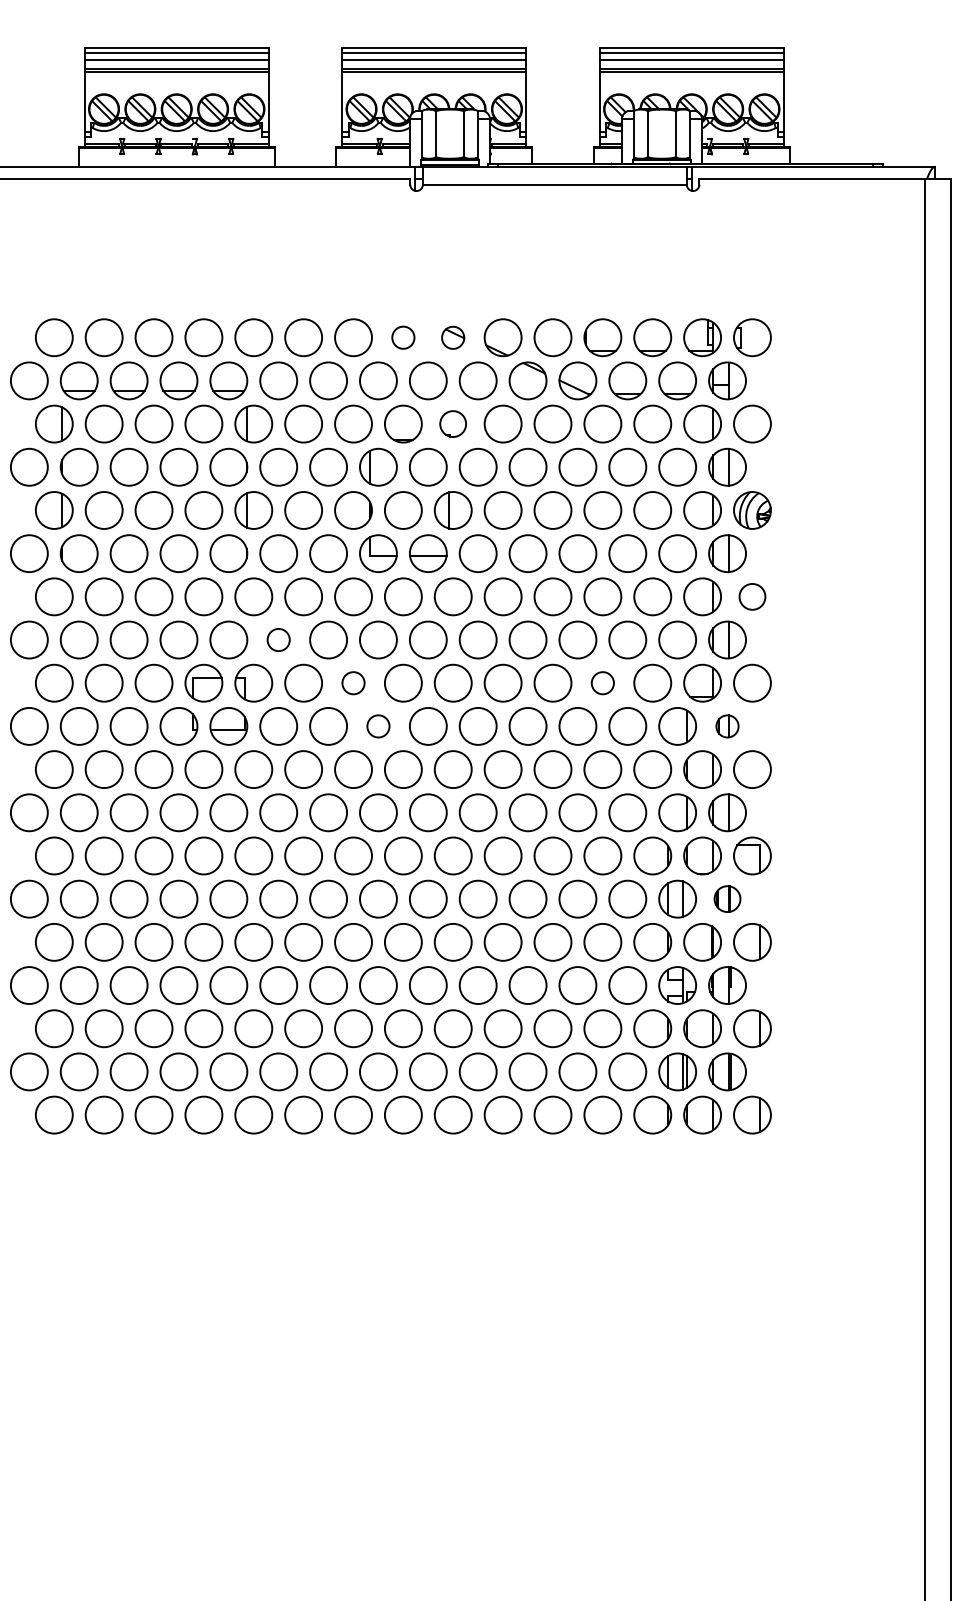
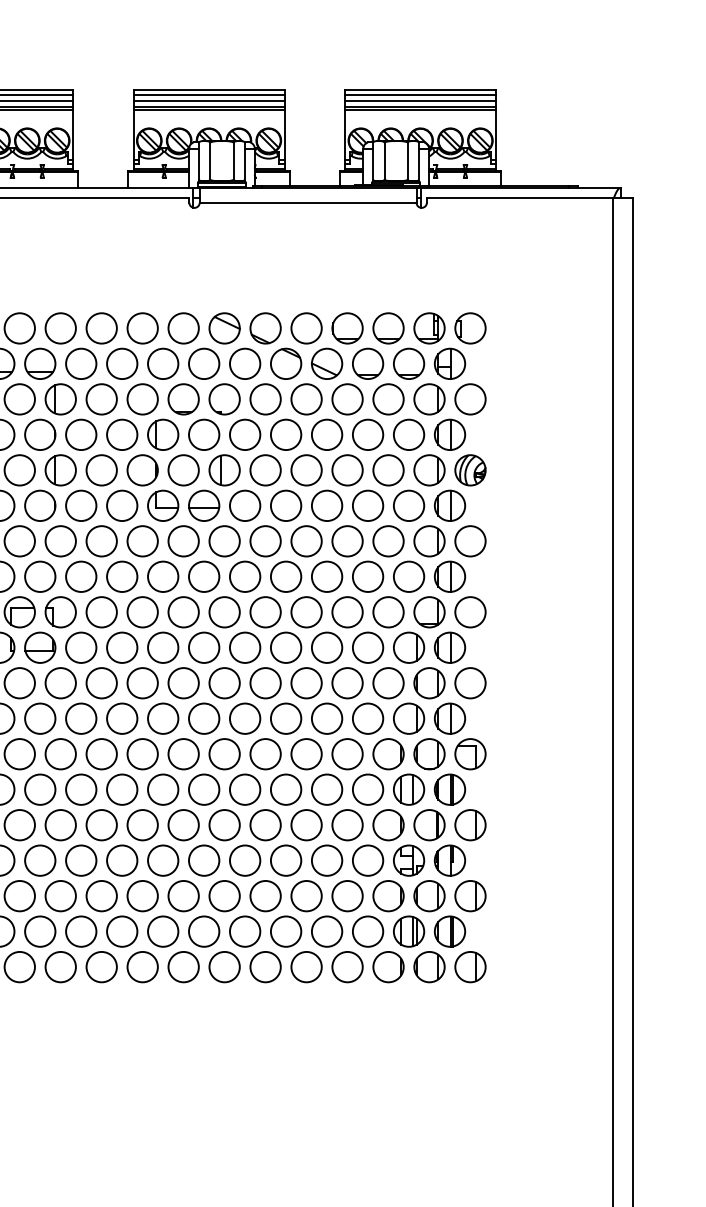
circle: (402, 337) -> (182, 328), size x1.67
part: (452, 337) -> (224, 328), size x1.67
part: (452, 423) -> (224, 398), size x1.43
circle: (752, 596) -> (470, 541), size x1.43
circle: (278, 639) -> (81, 576), size x1.67
circle: (353, 682) -> (142, 611), size x1.67
circle: (602, 682) -> (347, 611), size x1.67
circle: (377, 725) -> (162, 647), size x1.67
part: (727, 726) -> (449, 647), size x1.67
part: (727, 898) -> (449, 789), size x1.43

